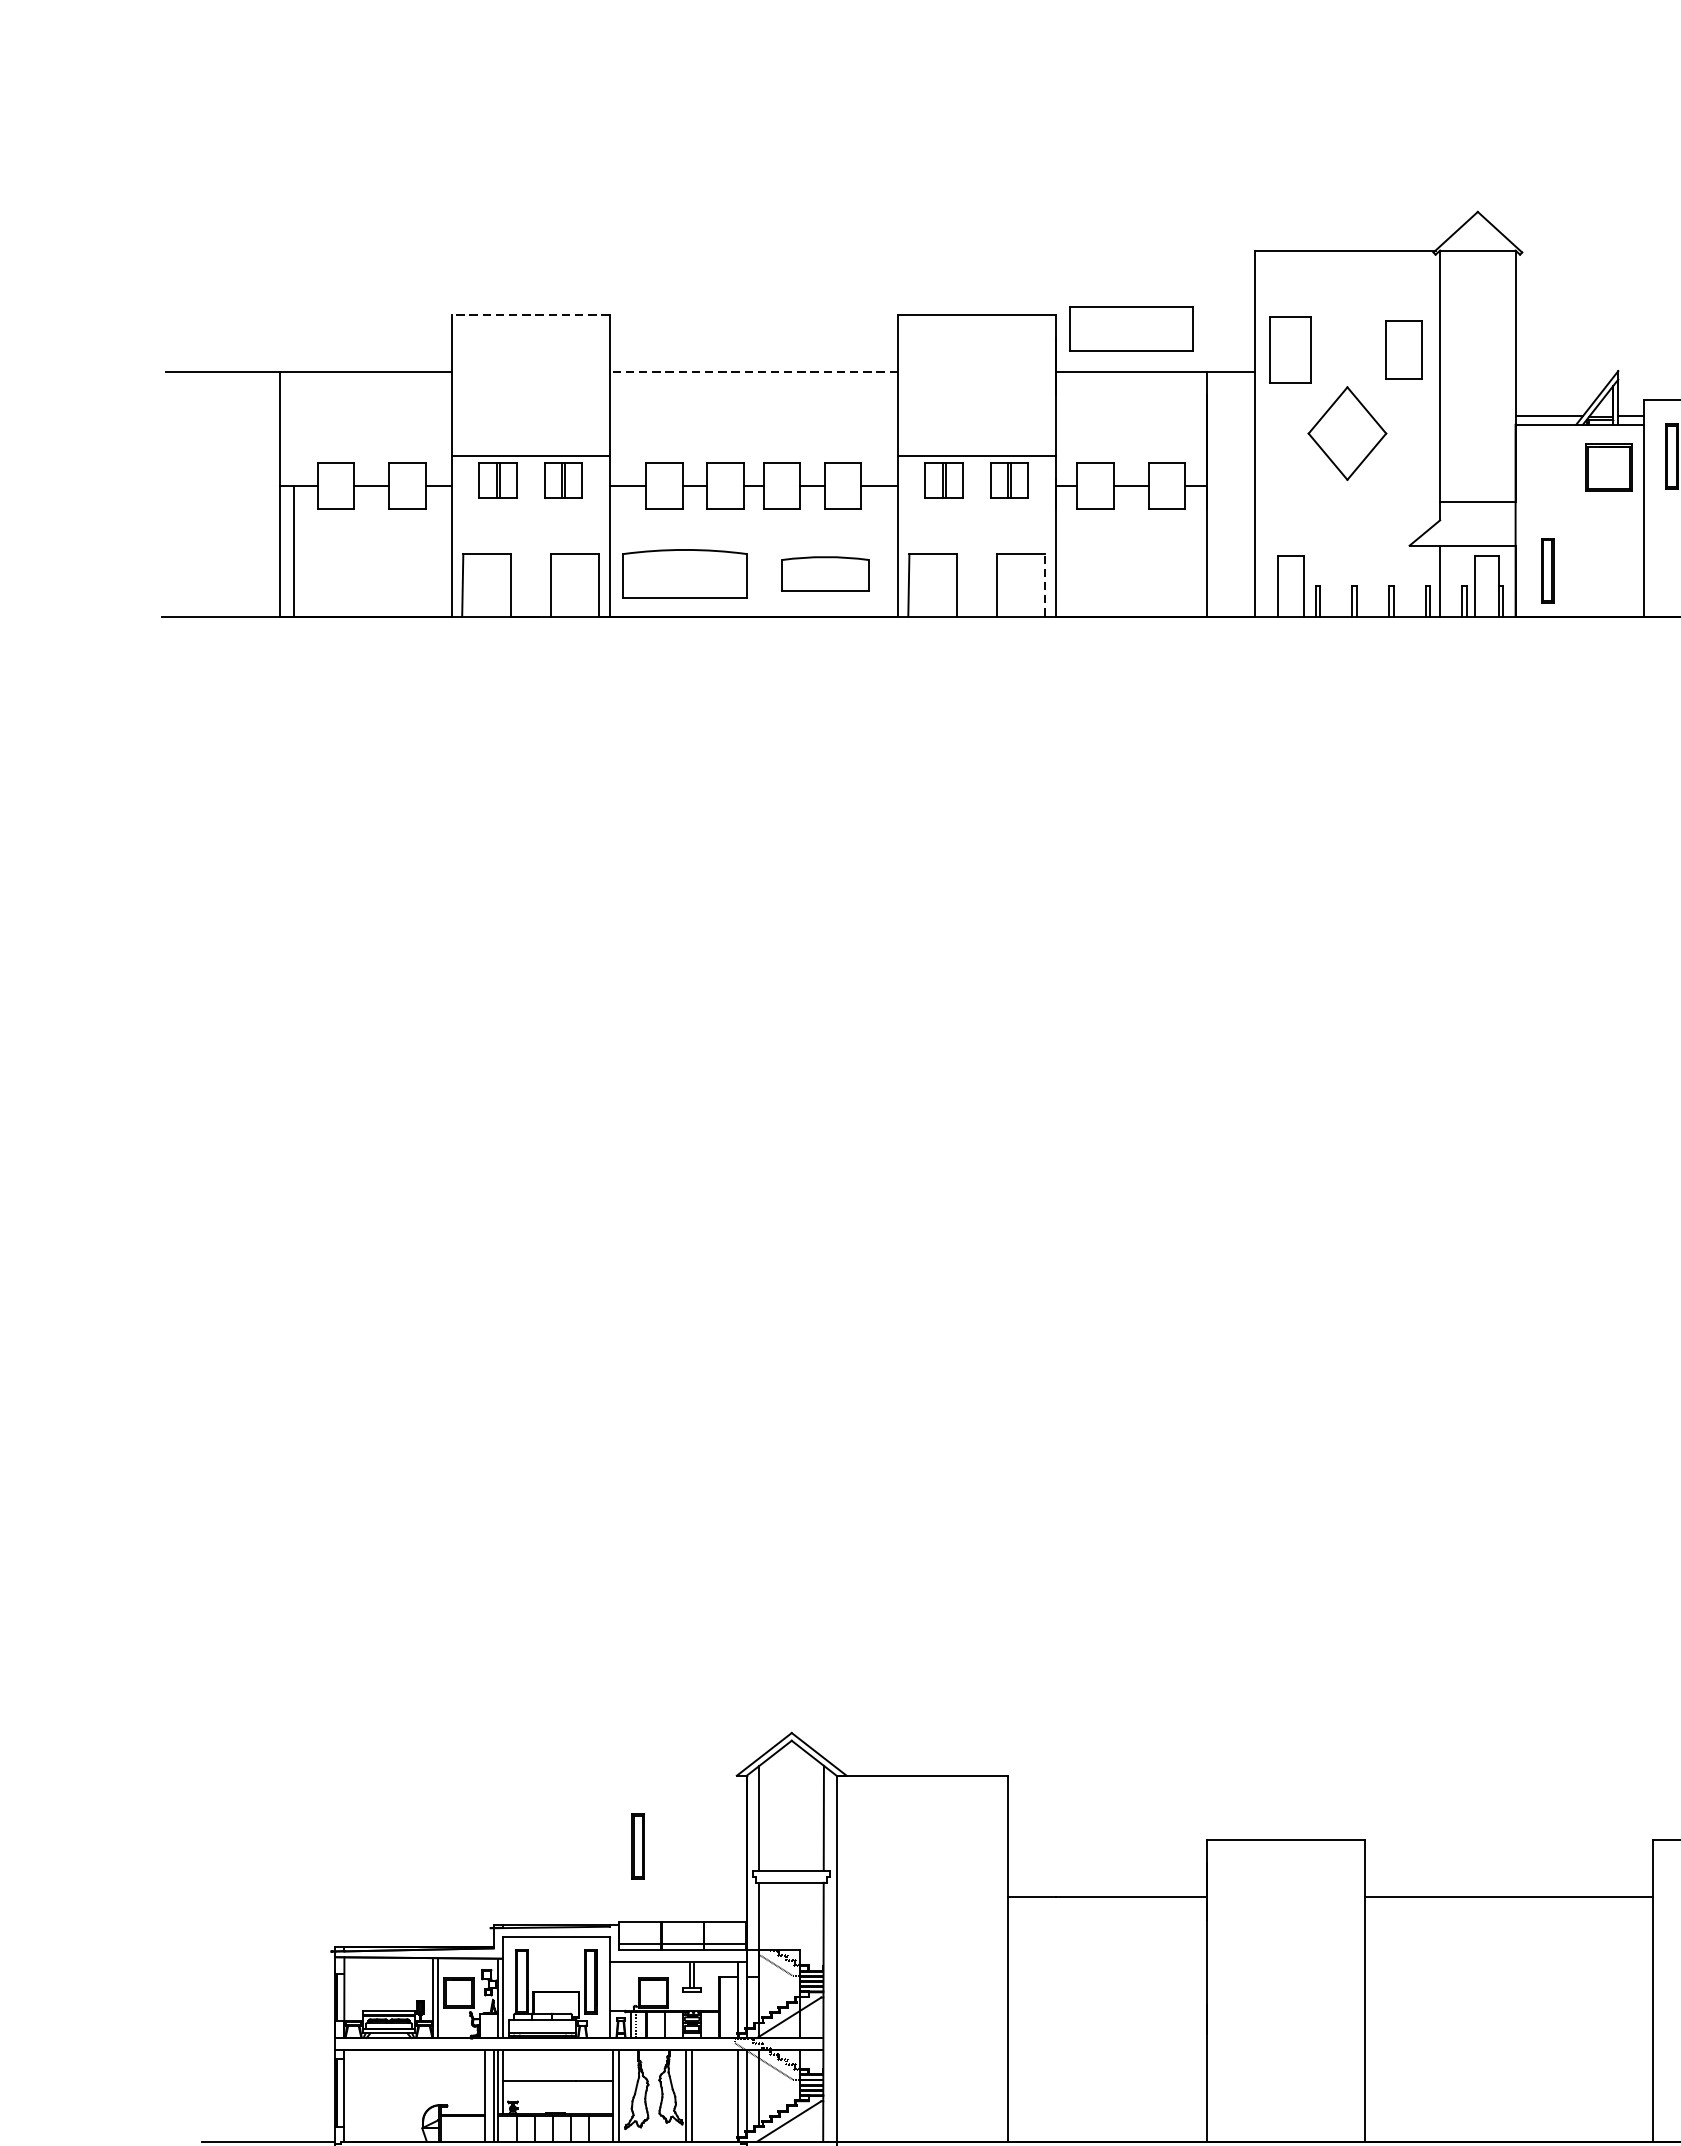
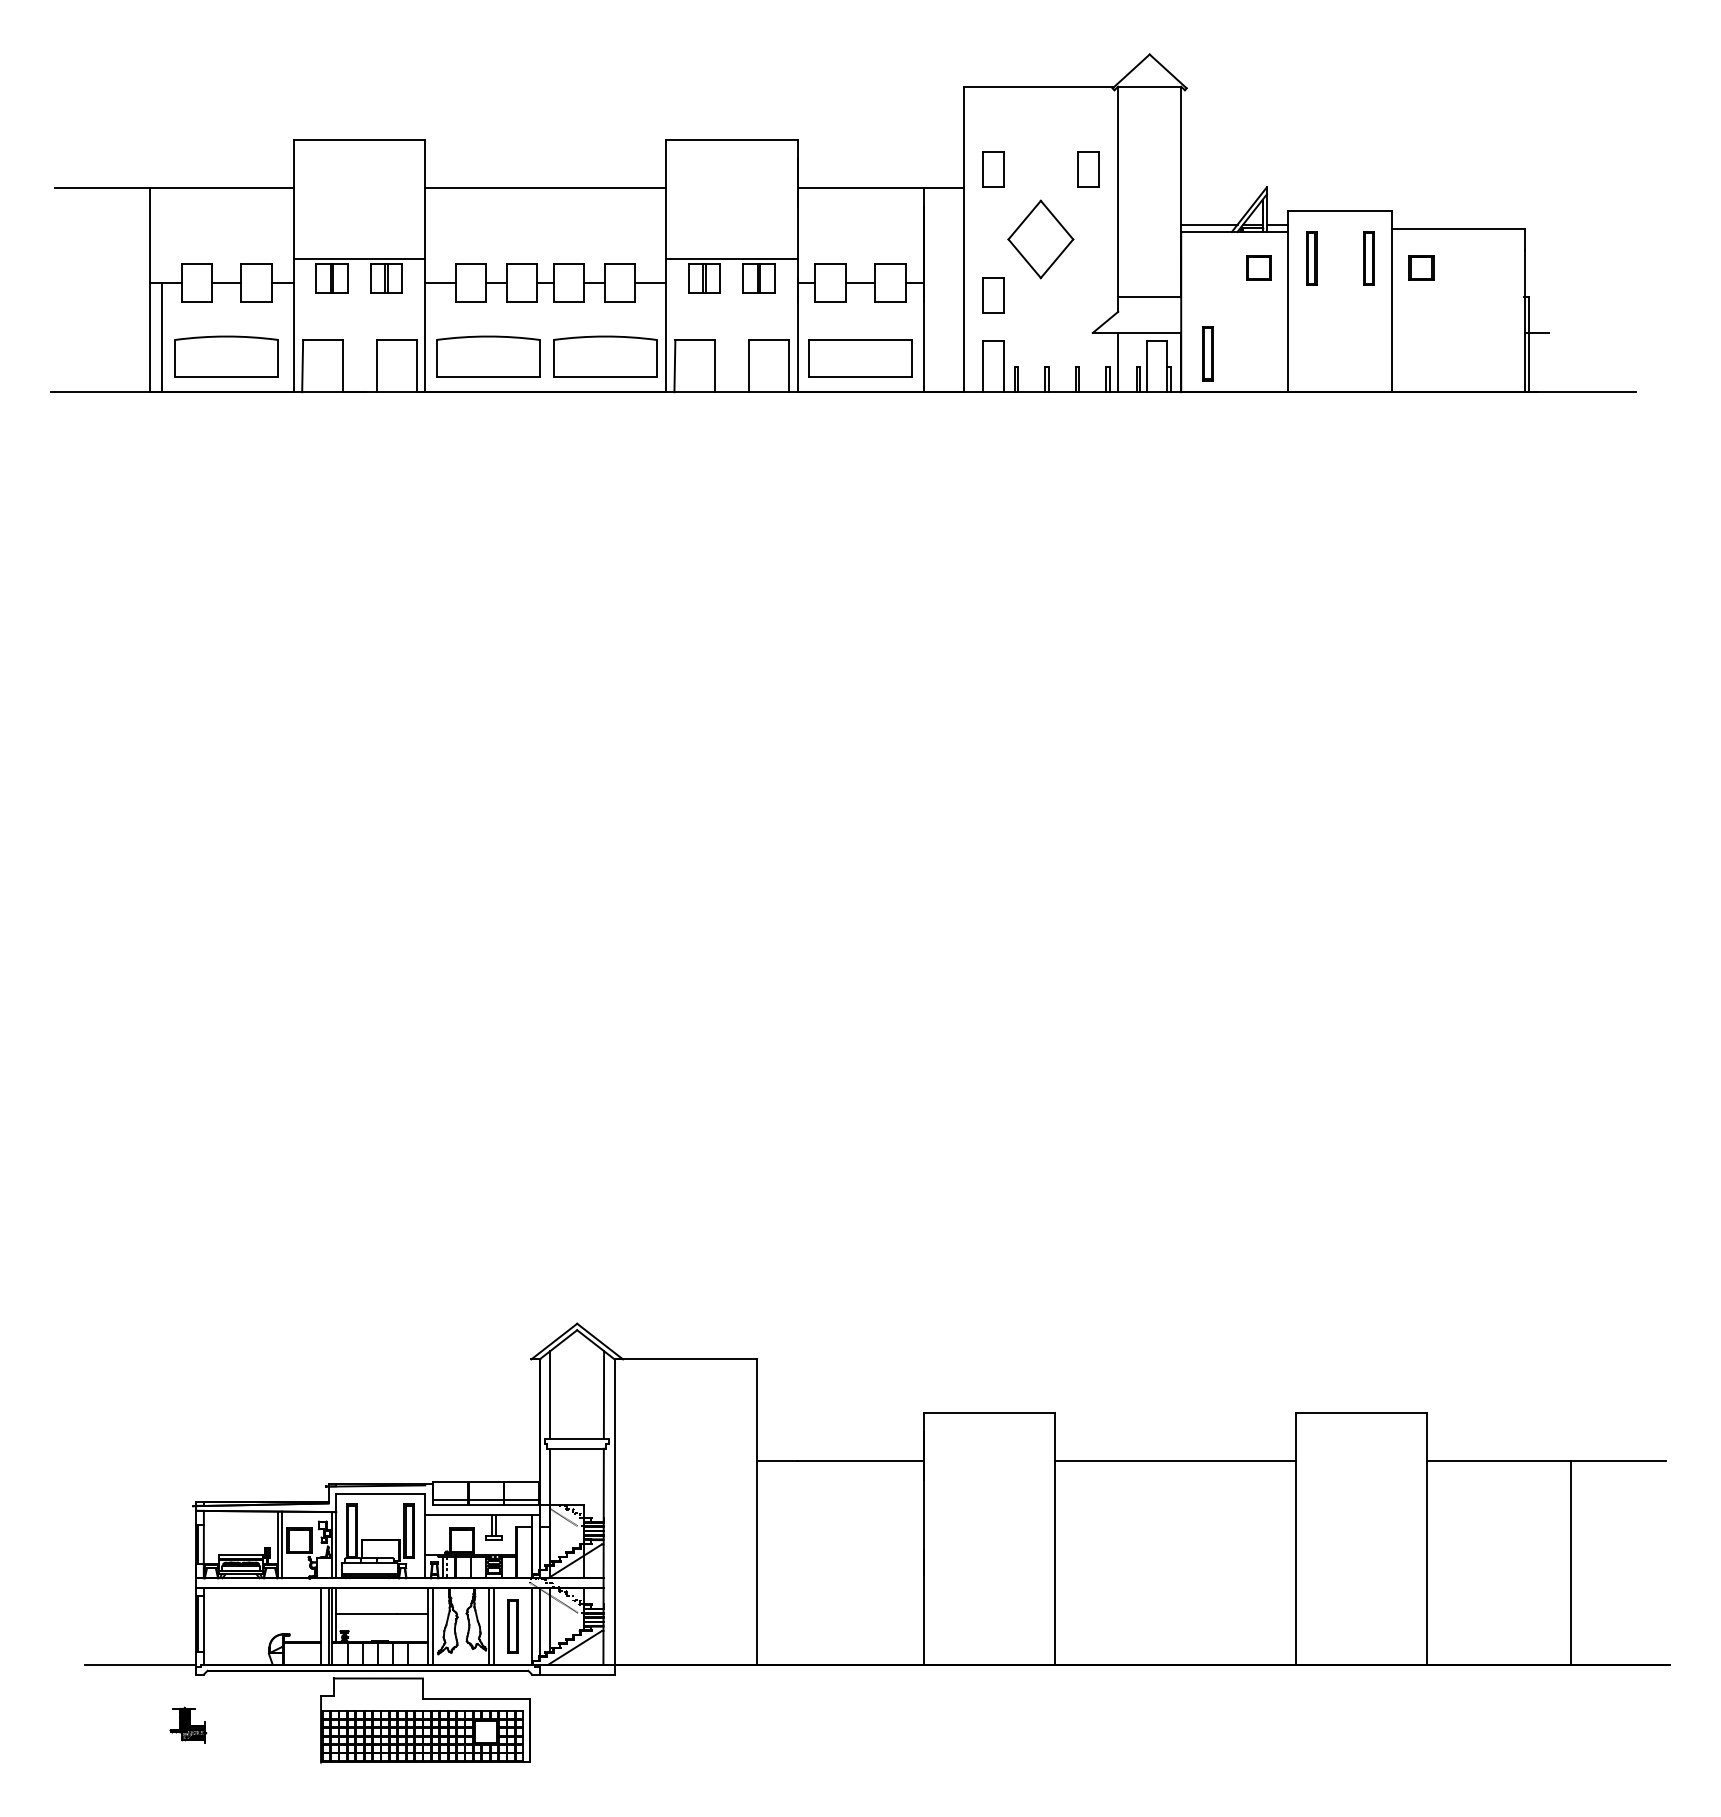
line: (530, 315) -> (359, 140), dashed -> solid
part: (1131, 329) -> (860, 358), moved
part: (1290, 349) -> (993, 169), size x0.62
part: (1404, 349) -> (1088, 169), size x0.71
line: (753, 371) -> (545, 187), dashed -> solid
part: (1608, 467) -> (1258, 267), size x0.62
part: (1290, 500) -> (993, 295), added
part: (371, 573) -> (226, 356), added
part: (825, 573) -> (605, 356), size x1.43
line: (1044, 584) -> (788, 365), dashed -> solid
part: (637, 1846) -> (512, 1626), moved

